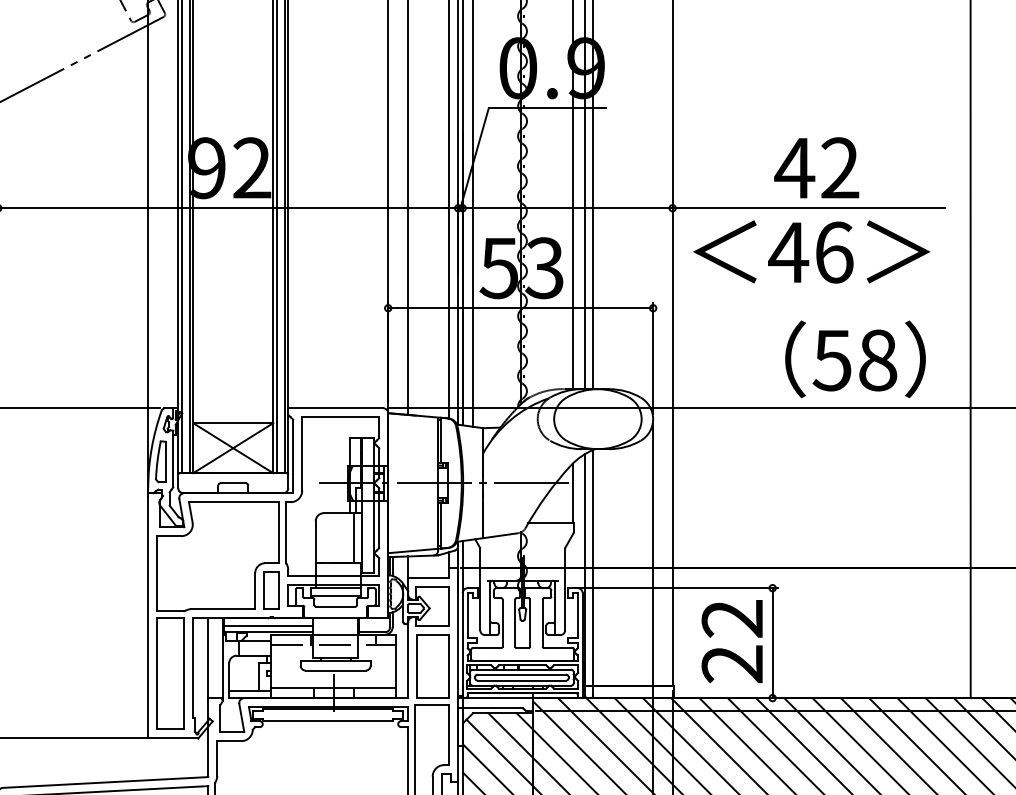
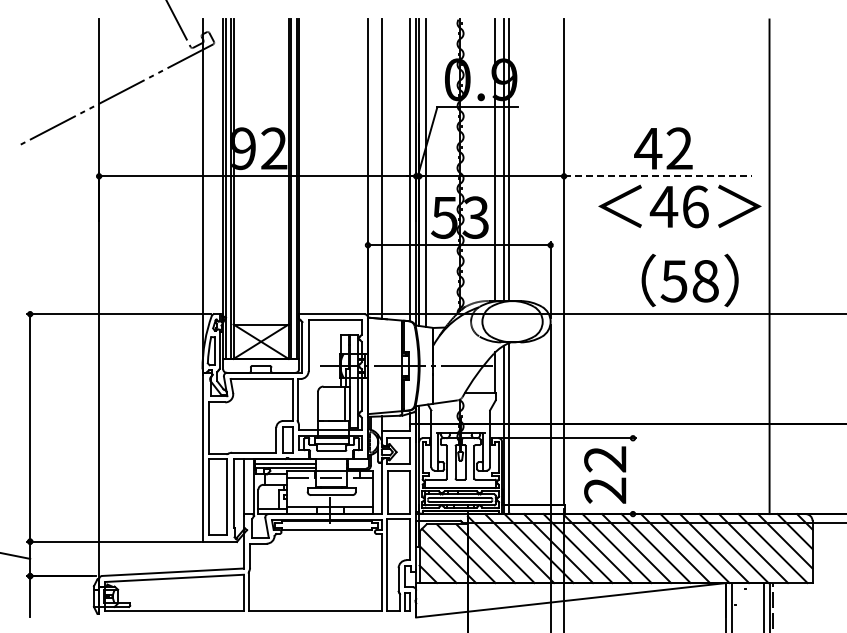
line: (809, 208) -> (658, 176), solid -> dashed
text: (811, 252) -> (679, 206), moved
line: (773, 643) -> (633, 476), removed

